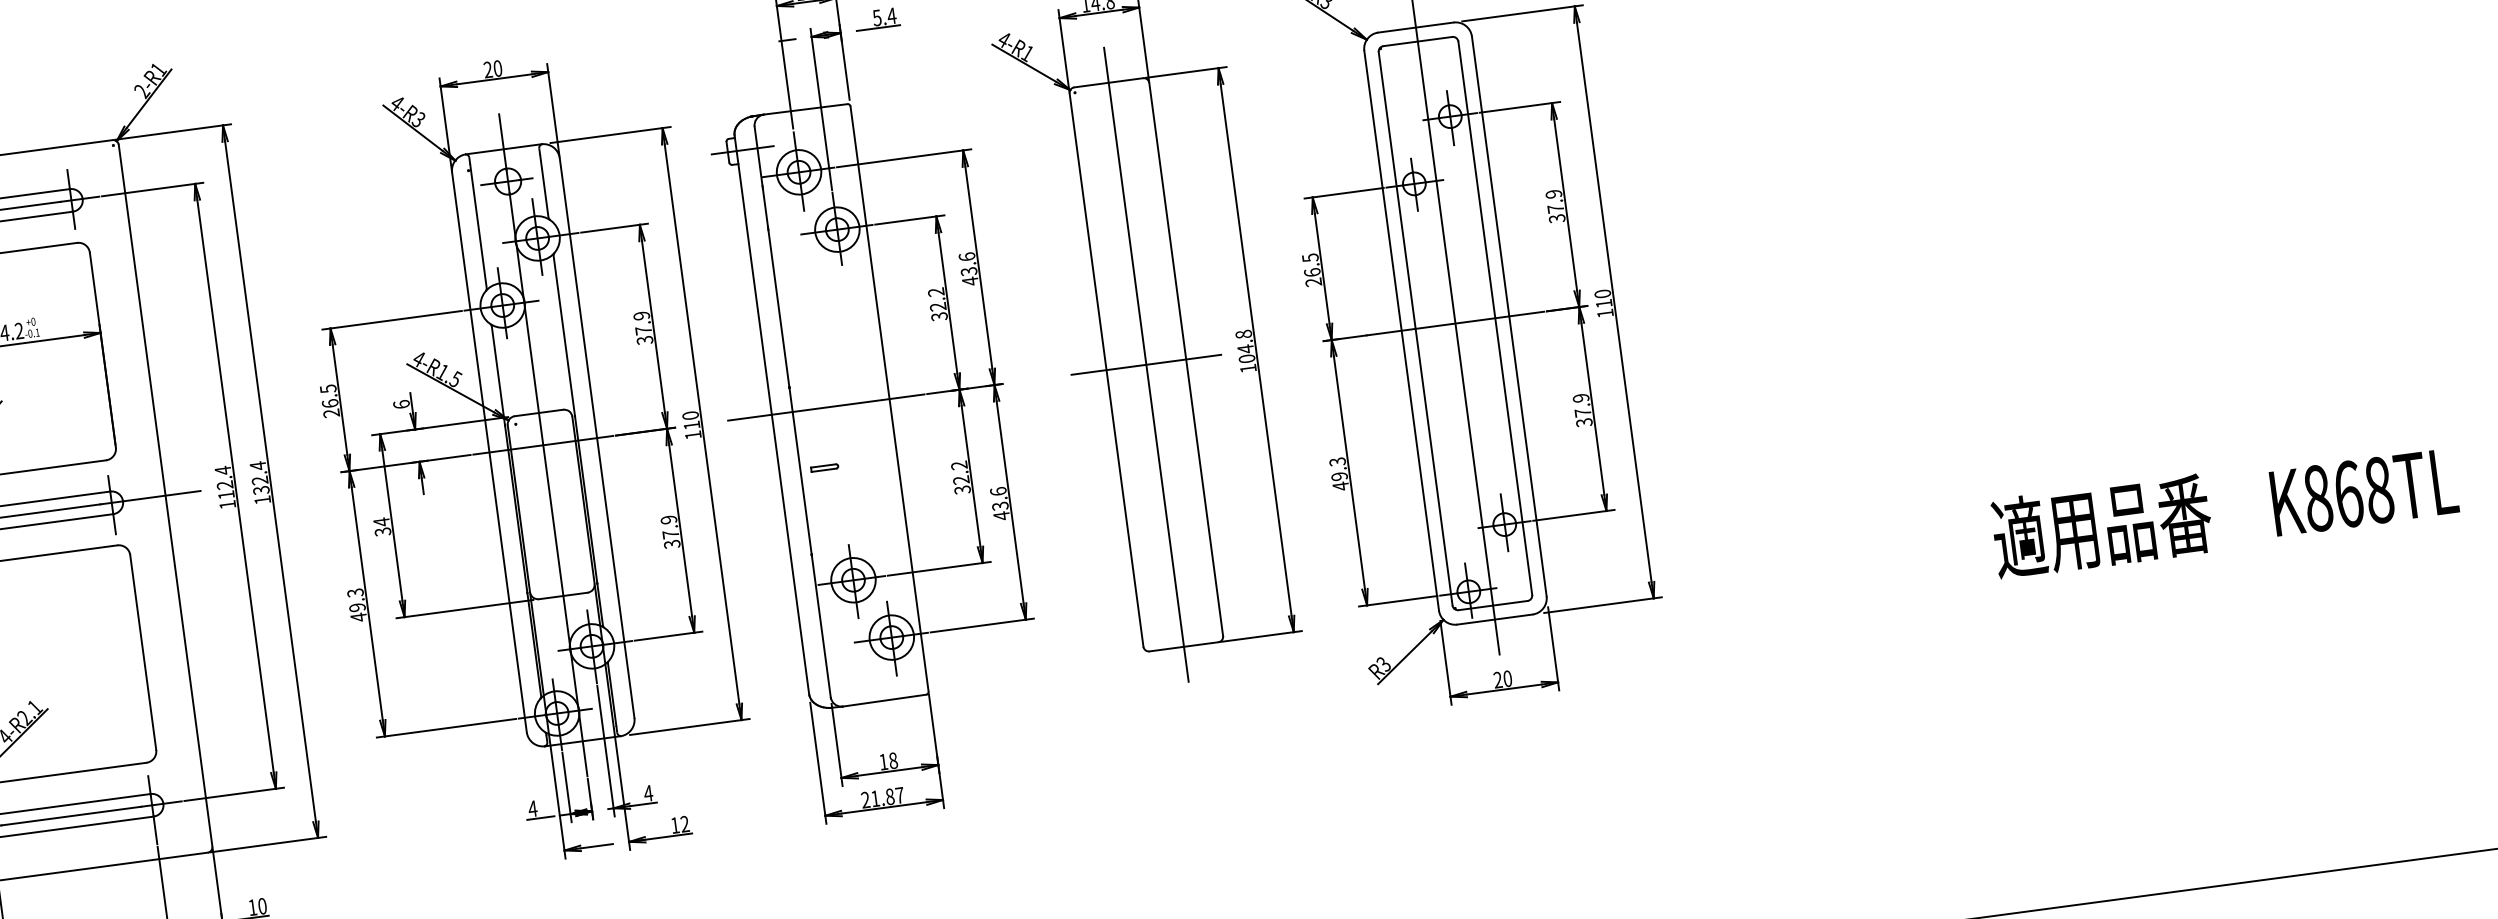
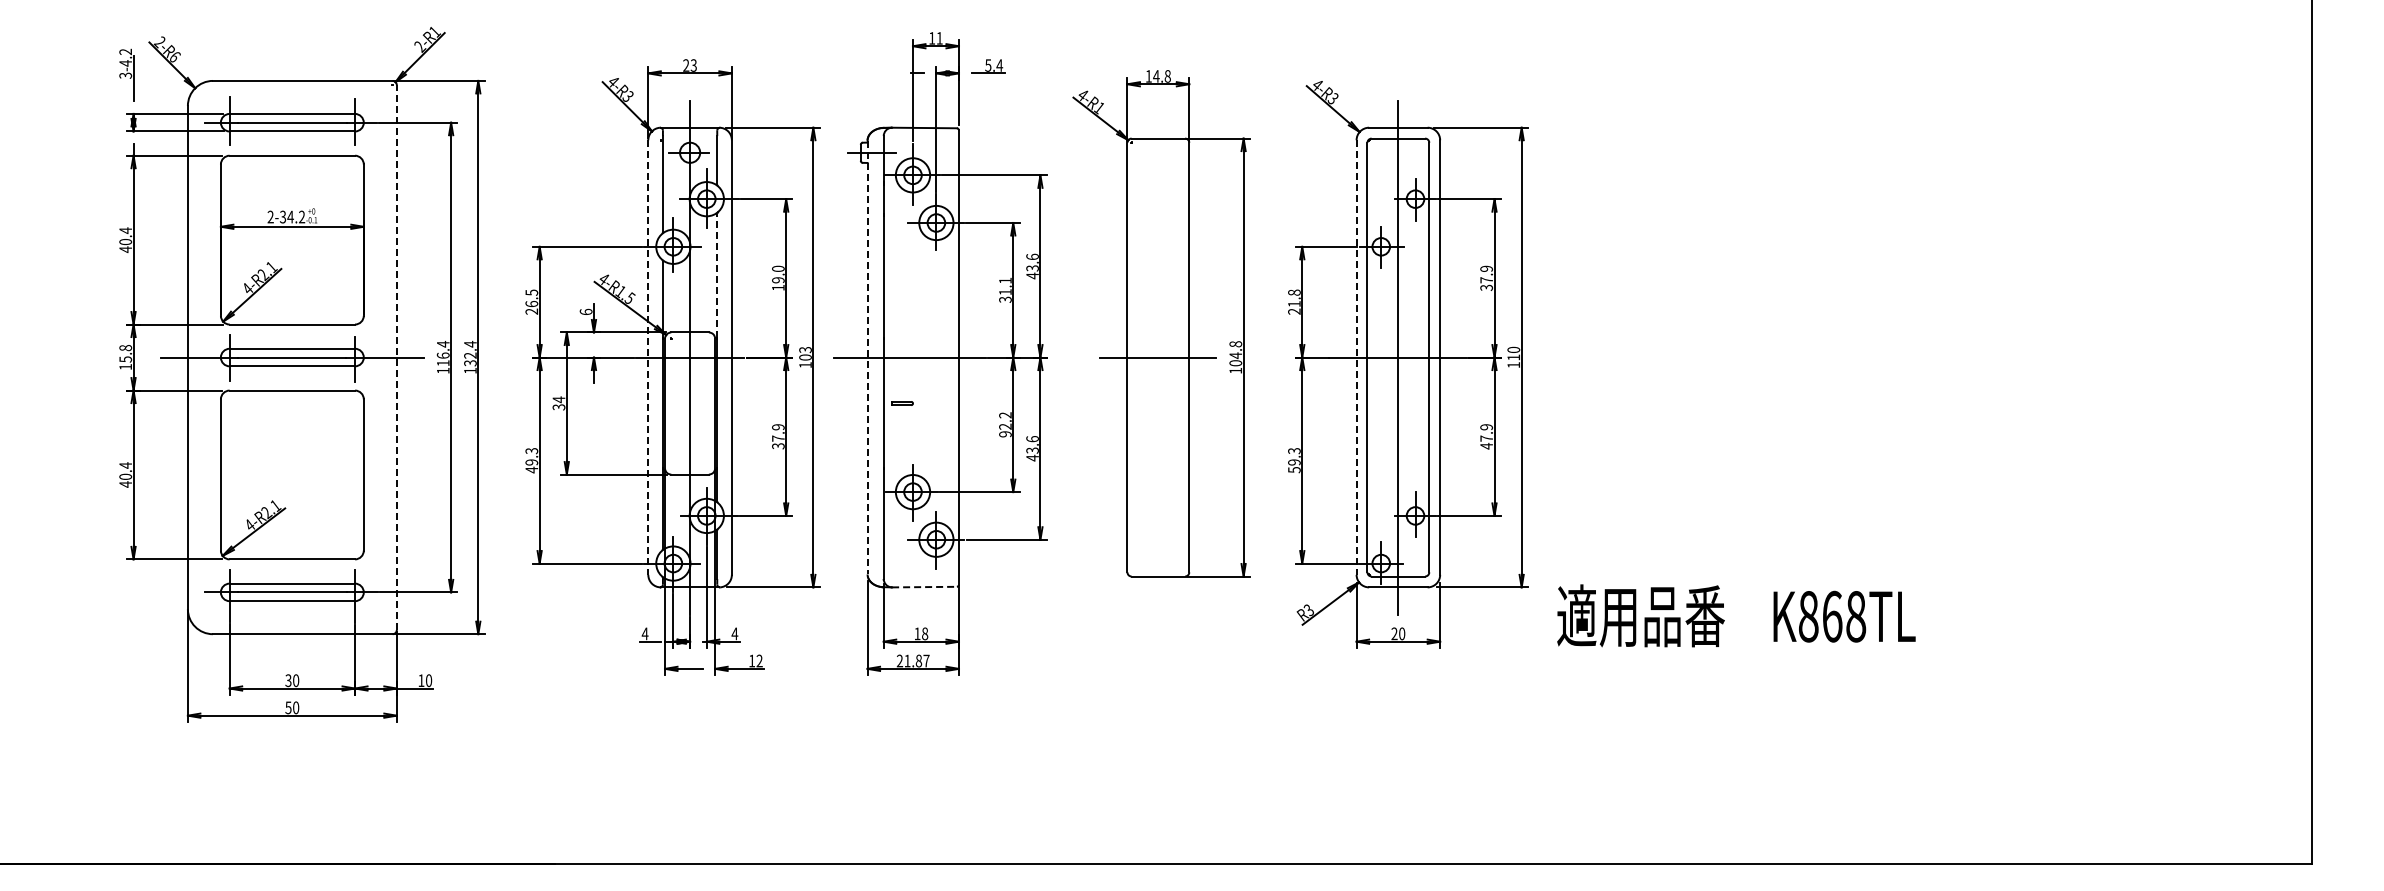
text: (497, 68) -> (693, 65), 20 -> 23
text: (1311, 265) -> (1294, 298), 26.5 -> 21.8
text: (937, 299) -> (1005, 286), 32.2 -> 31.1
text: (643, 326) -> (778, 277), 37.9 -> 19.0
line: (1401, 331) -> (1356, 358), solid -> dashed
line: (564, 334) -> (717, 275), solid -> dashed
line: (1146, 364) -> (1158, 357), removed
line: (771, 414) -> (867, 357), solid -> dashed
text: (691, 420) -> (805, 353), 110 -> 103
text: (1584, 421) -> (1486, 445), 37.9 -> 47.9
line: (489, 453) -> (648, 358), solid -> dashed
text: (224, 485) -> (442, 355), 112.4 -> 116.4
text: (1340, 485) -> (1294, 469), 49.3 -> 59.3
text: (962, 490) -> (1005, 434), 32.2 -> 92.2
line: (165, 495) -> (396, 357), solid -> dashed
text: (2224, 509) -> (1736, 615), moved
line: (885, 700) -> (925, 587), solid -> dashed

